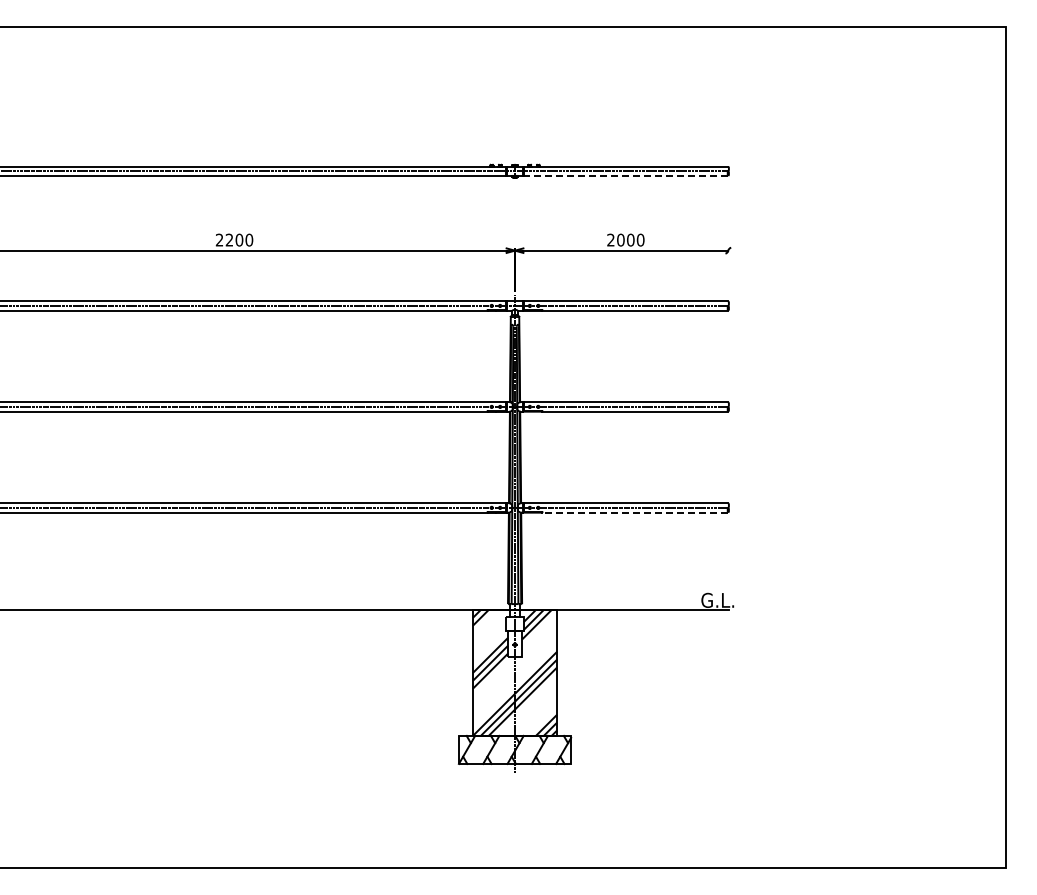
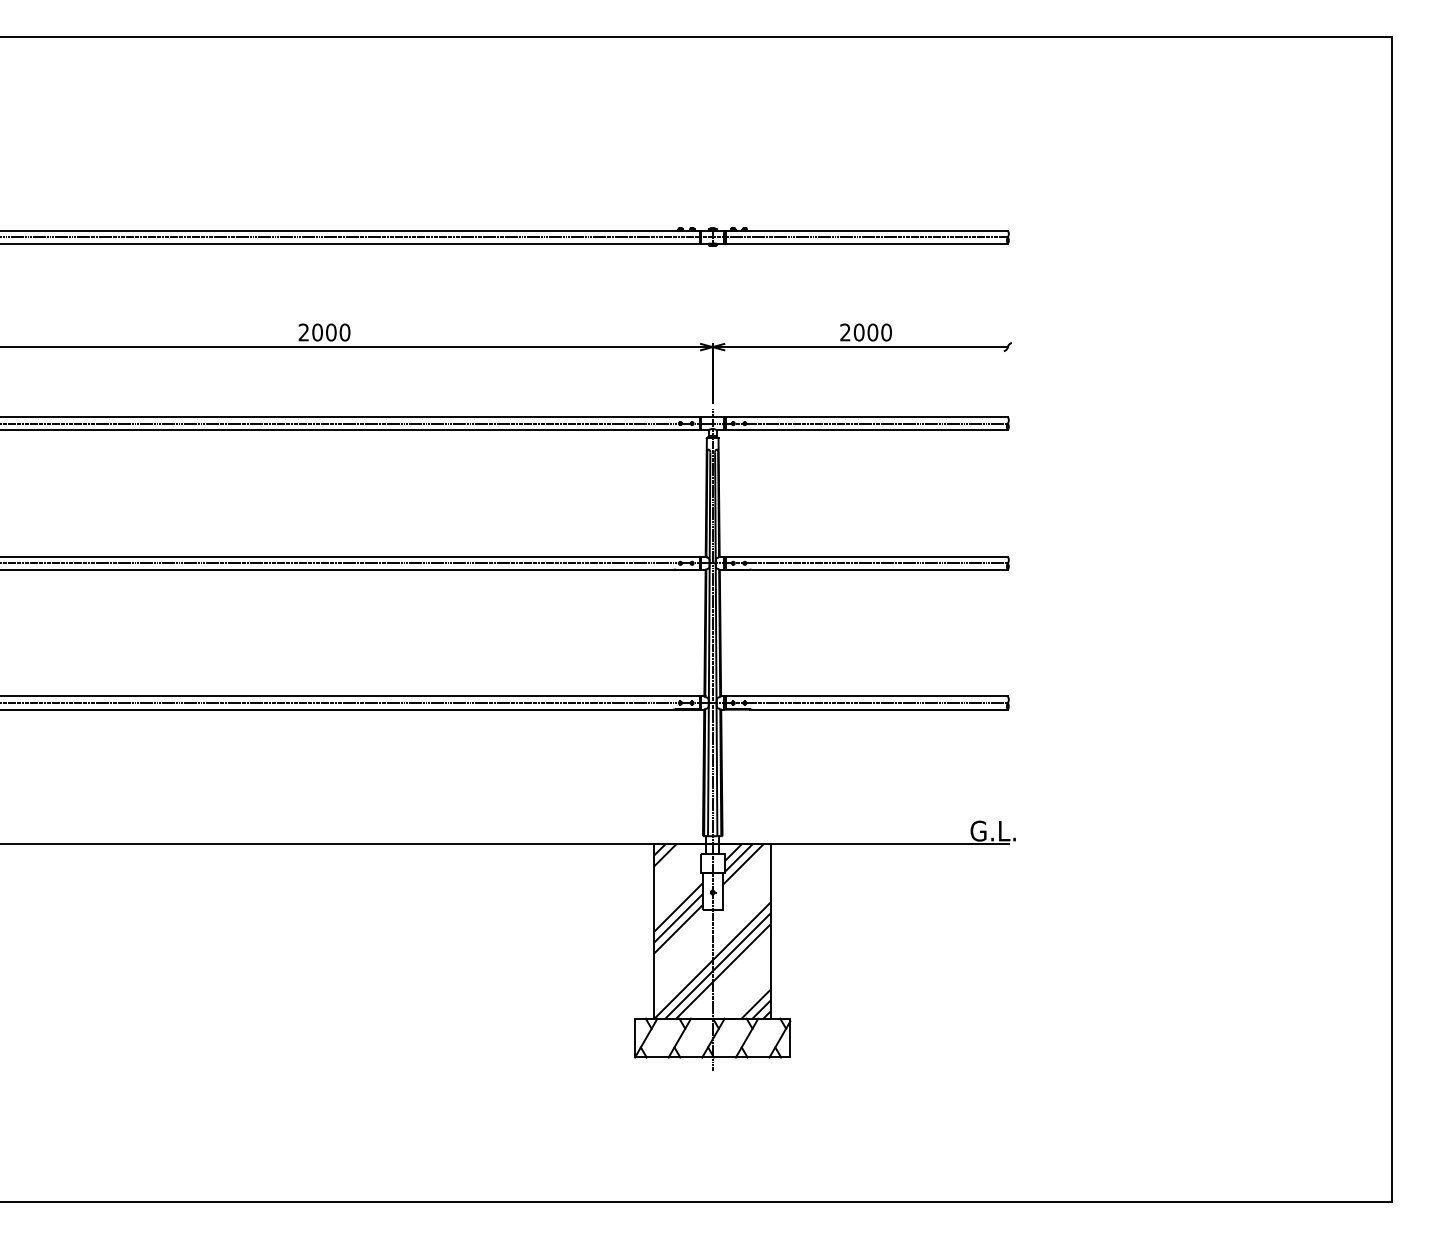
line: (625, 176) -> (865, 244), dashed -> solid
text: (229, 239) -> (317, 331), 2200 -> 2000
line: (635, 512) -> (879, 709), dashed -> solid

